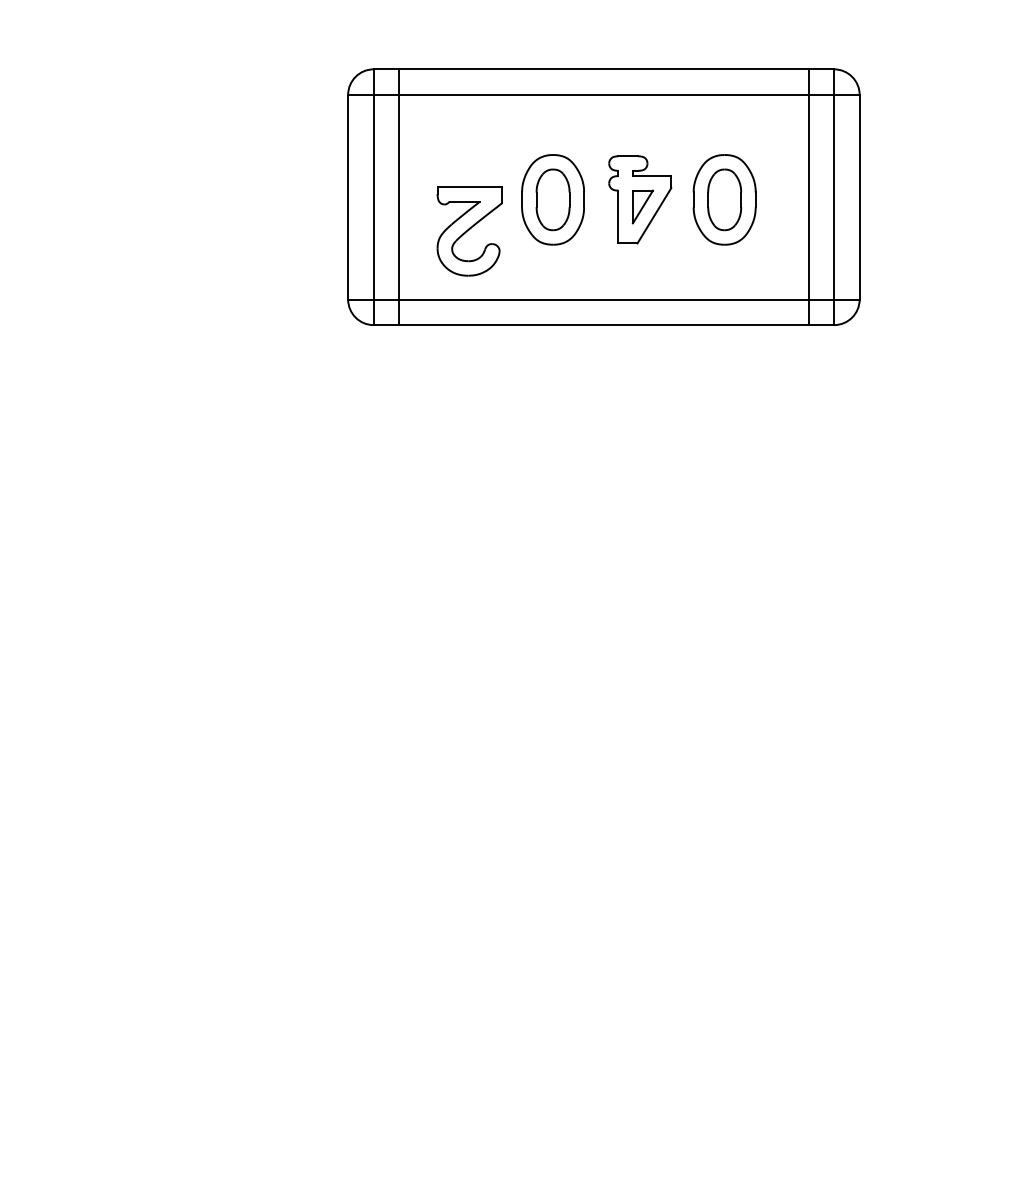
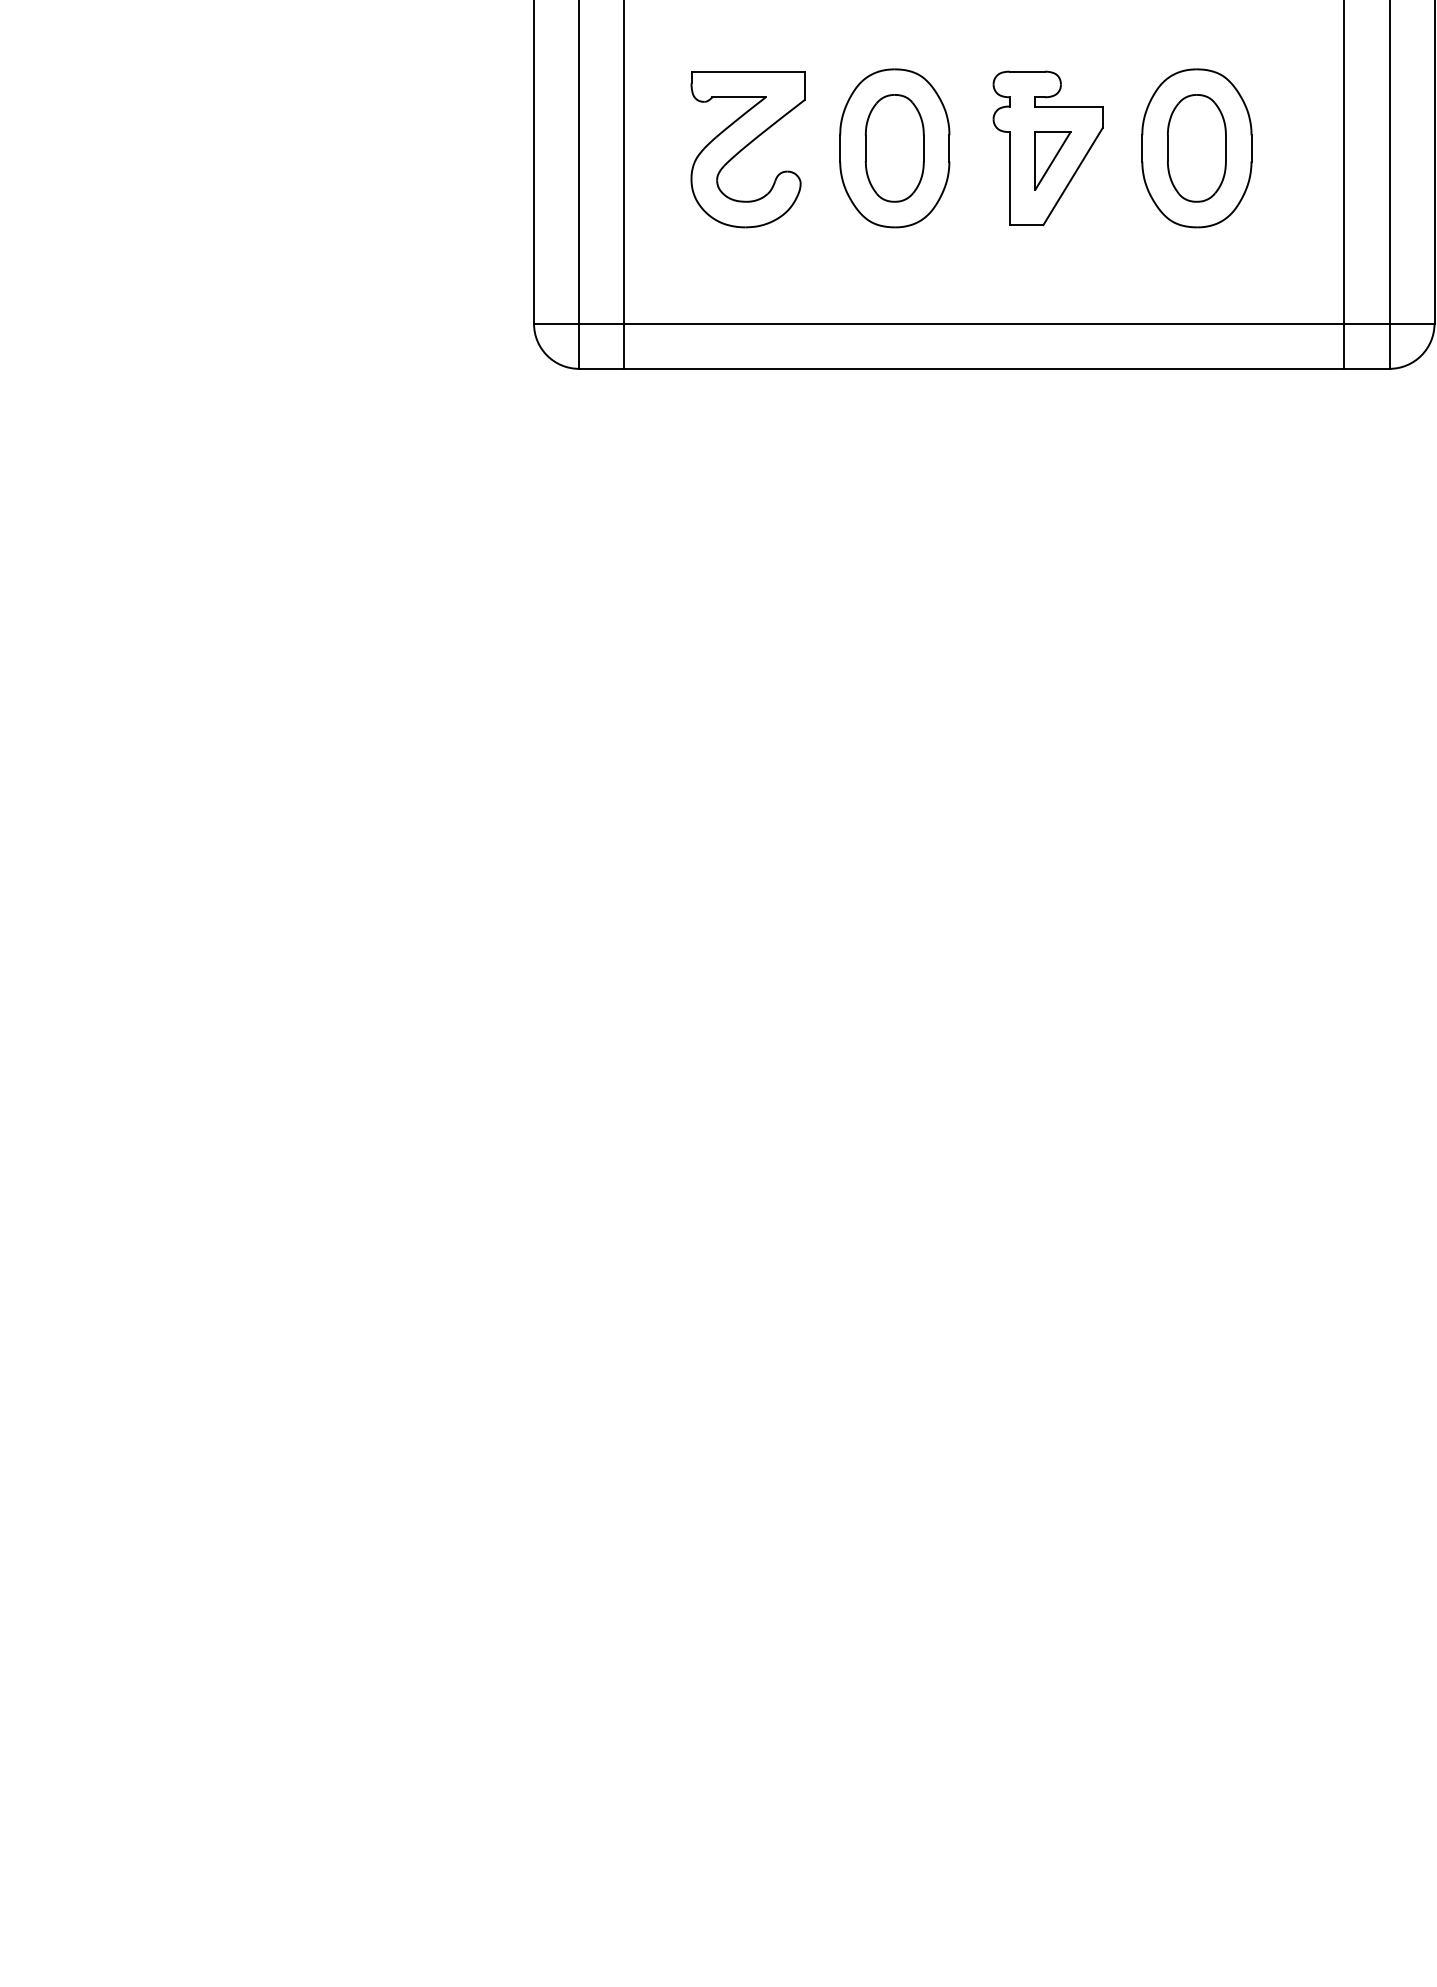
part: (469, 231) -> (747, 149), moved

